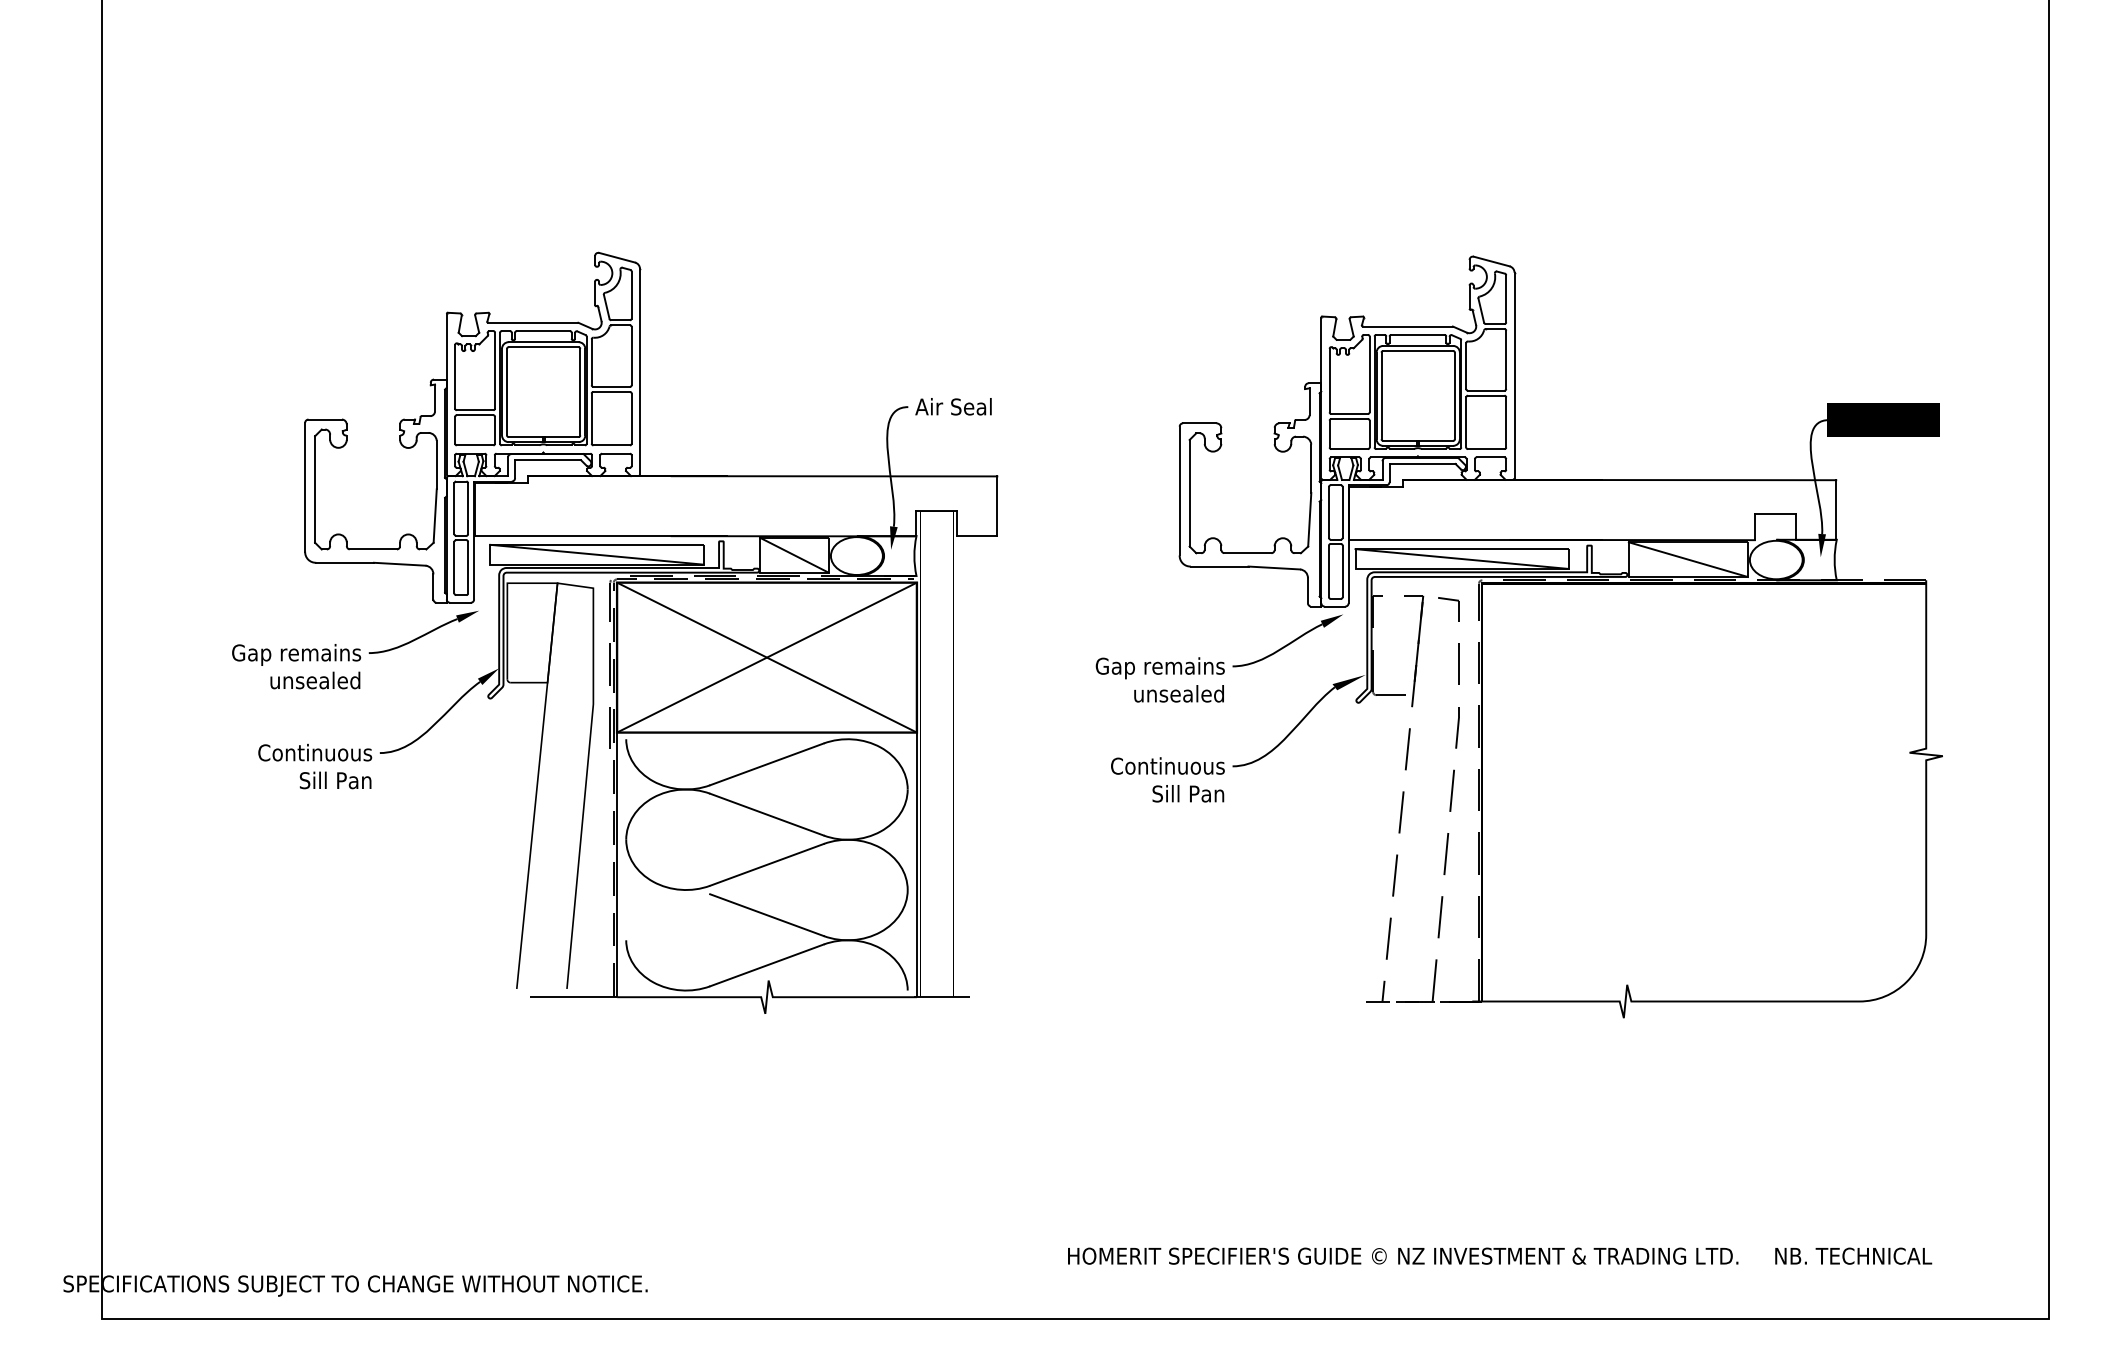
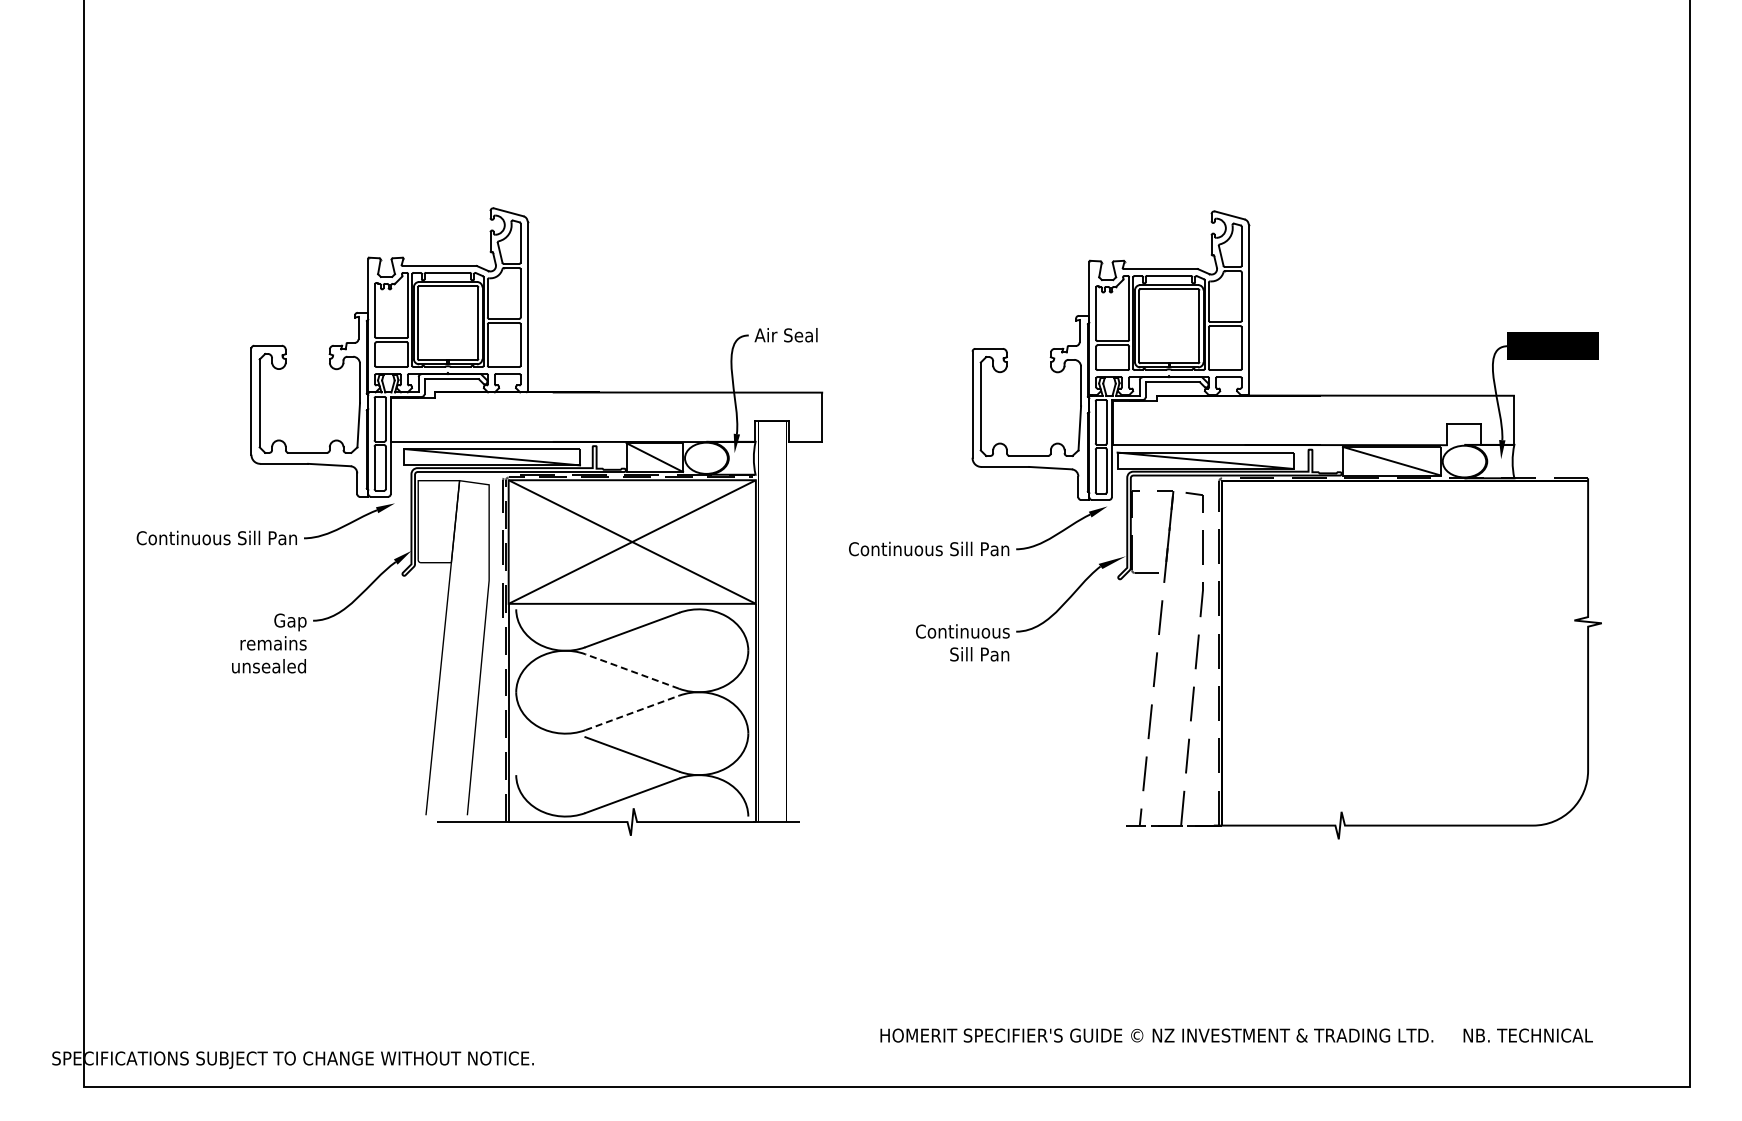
text: (262, 666) -> (216, 549), Gap remains unsealed -> Continuous Sill Pan
text: (1127, 680) -> (929, 560), Gap remains unsealed -> Continuous Sill Pan
text: (314, 780) -> (259, 643), Continuous Sill Pan -> Gap remains unsealed
line: (767, 814) -> (632, 671), solid -> dashed
line: (767, 864) -> (632, 712), solid -> dashed

